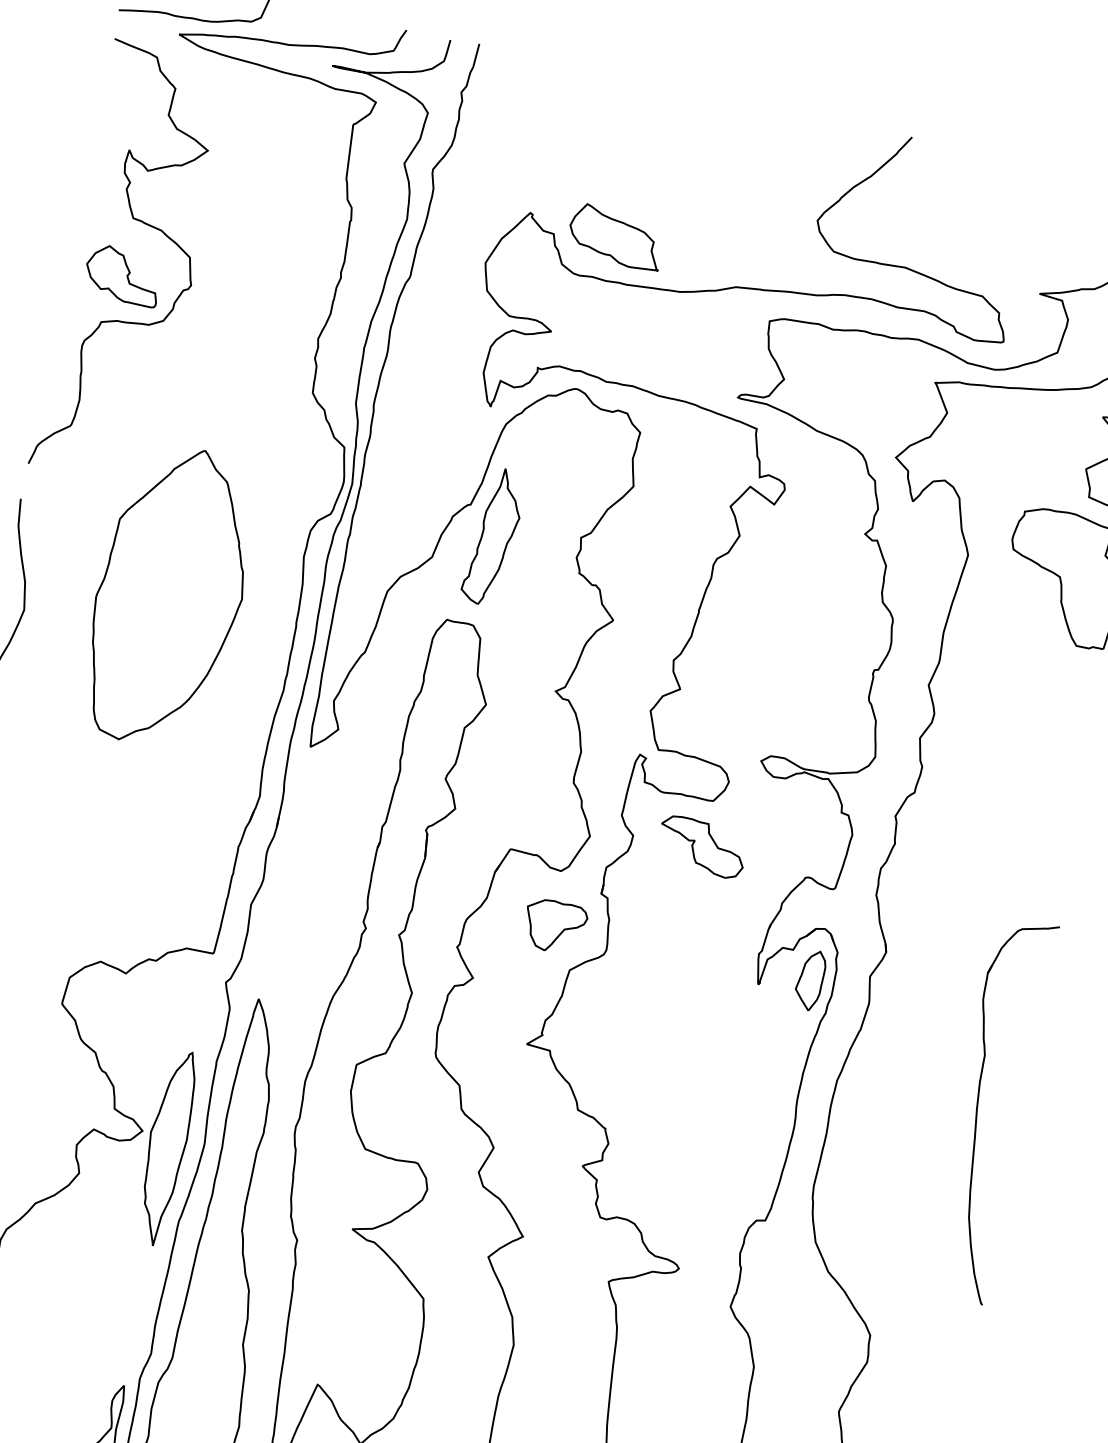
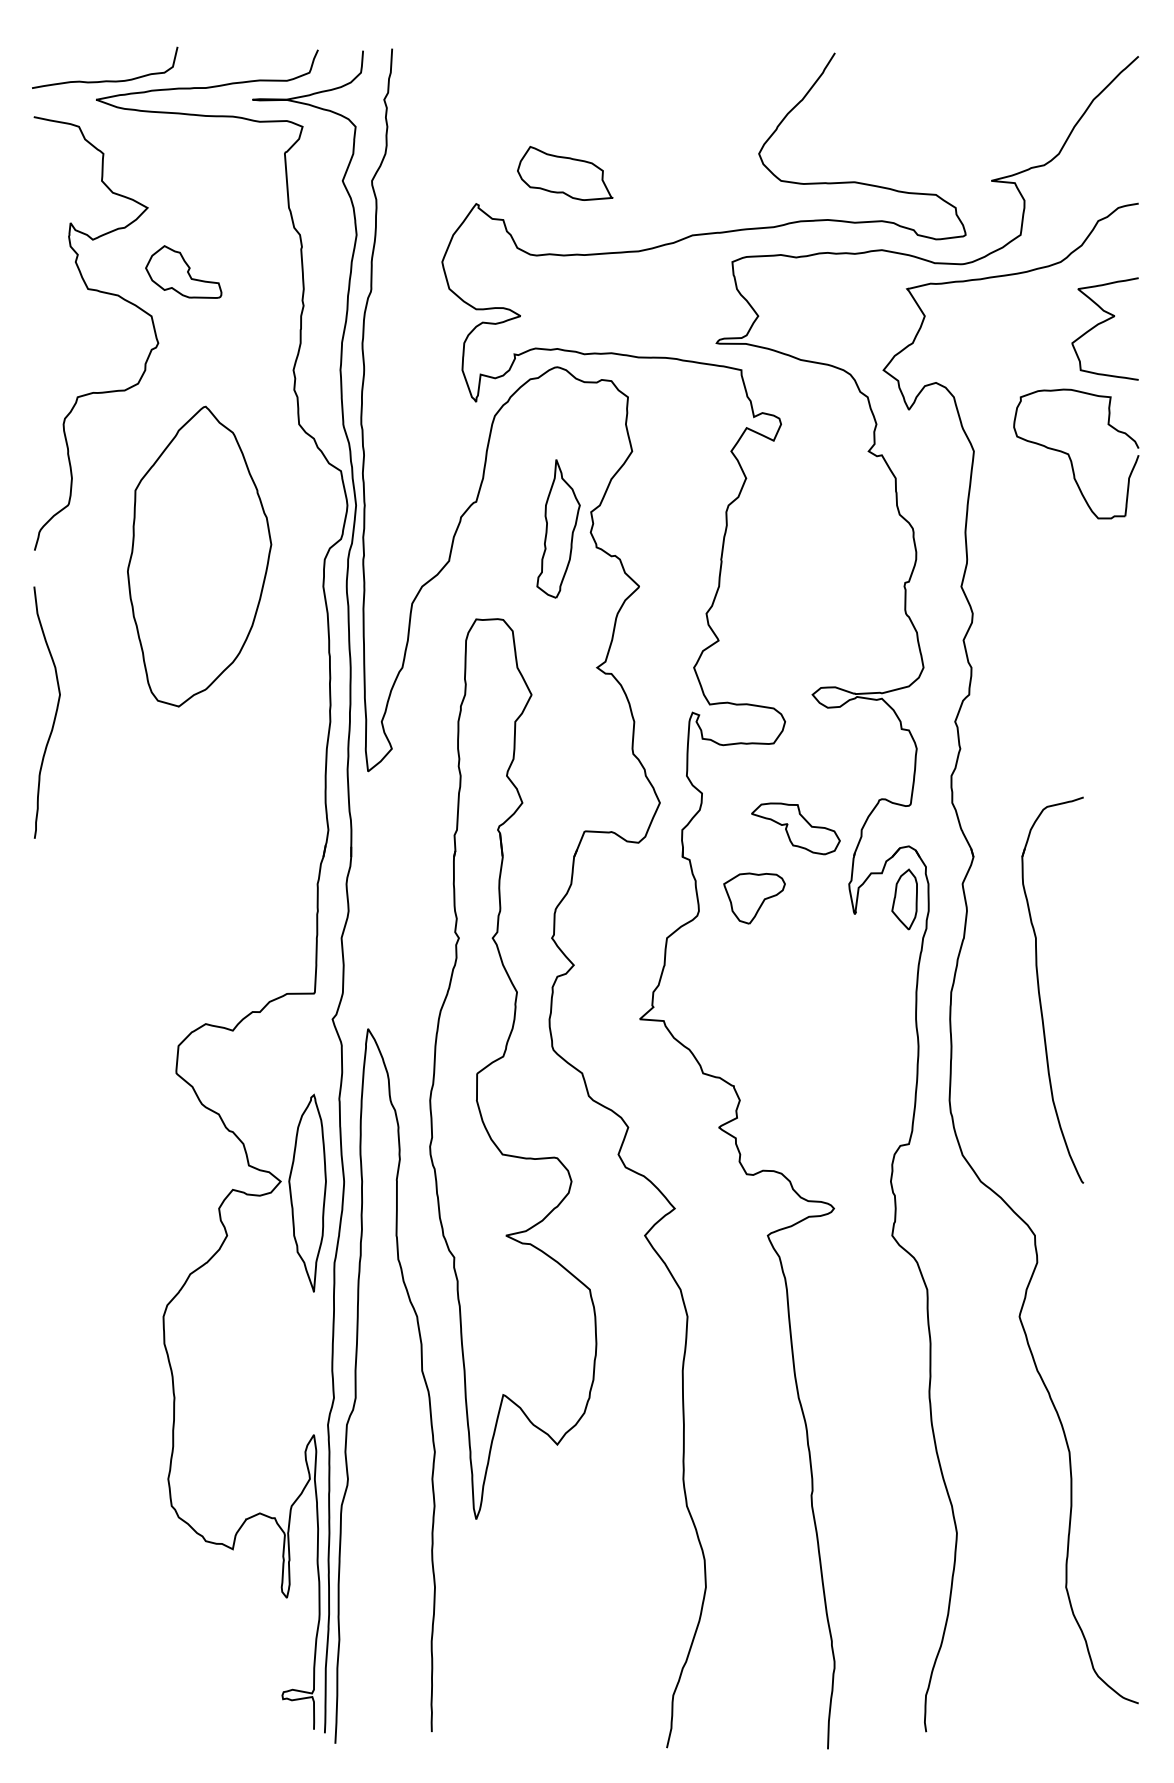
part: (616, 237) -> (565, 173), moved
part: (123, 274) -> (183, 271), moved
part: (493, 536) -> (558, 528), moved
part: (169, 596) -> (199, 556), moved
part: (701, 846) -> (795, 828), moved
part: (554, 926) -> (754, 898), moved
part: (978, 1106) -> (1039, 989), moved

